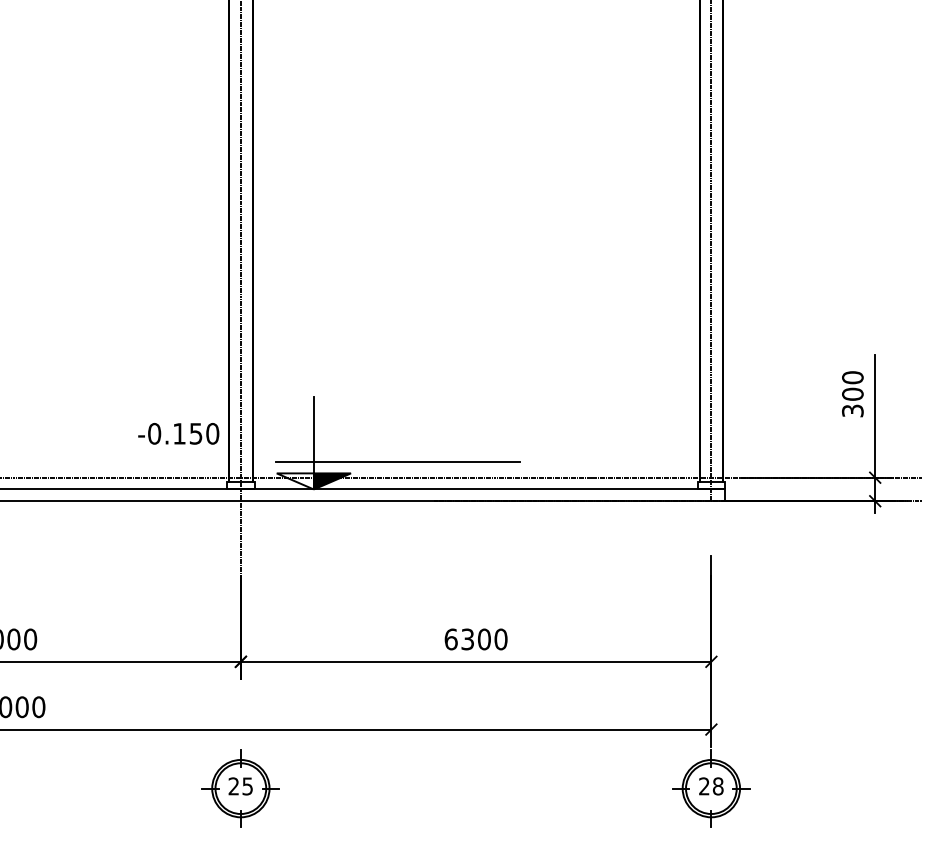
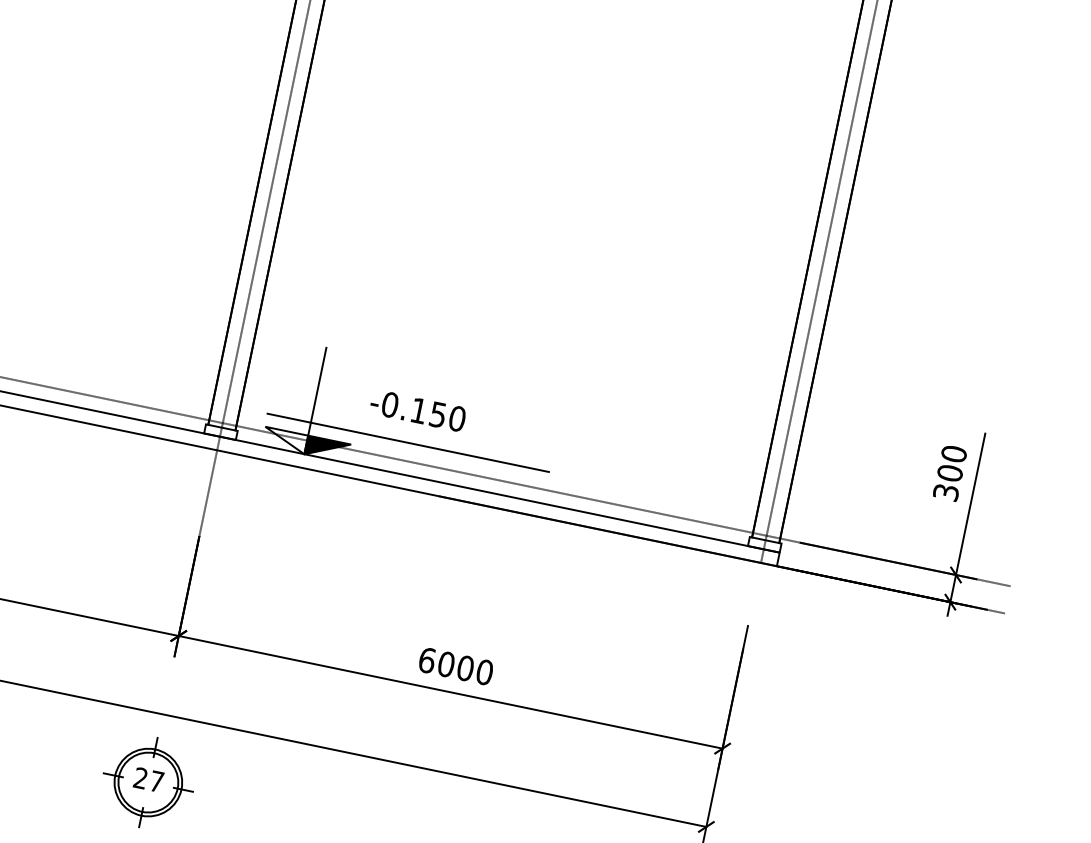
text: (178, 433) -> (417, 410), moved
text: (467, 639) -> (446, 664), 6300 -> 6000
text: (247, 786) -> (156, 781), 25 -> 27

